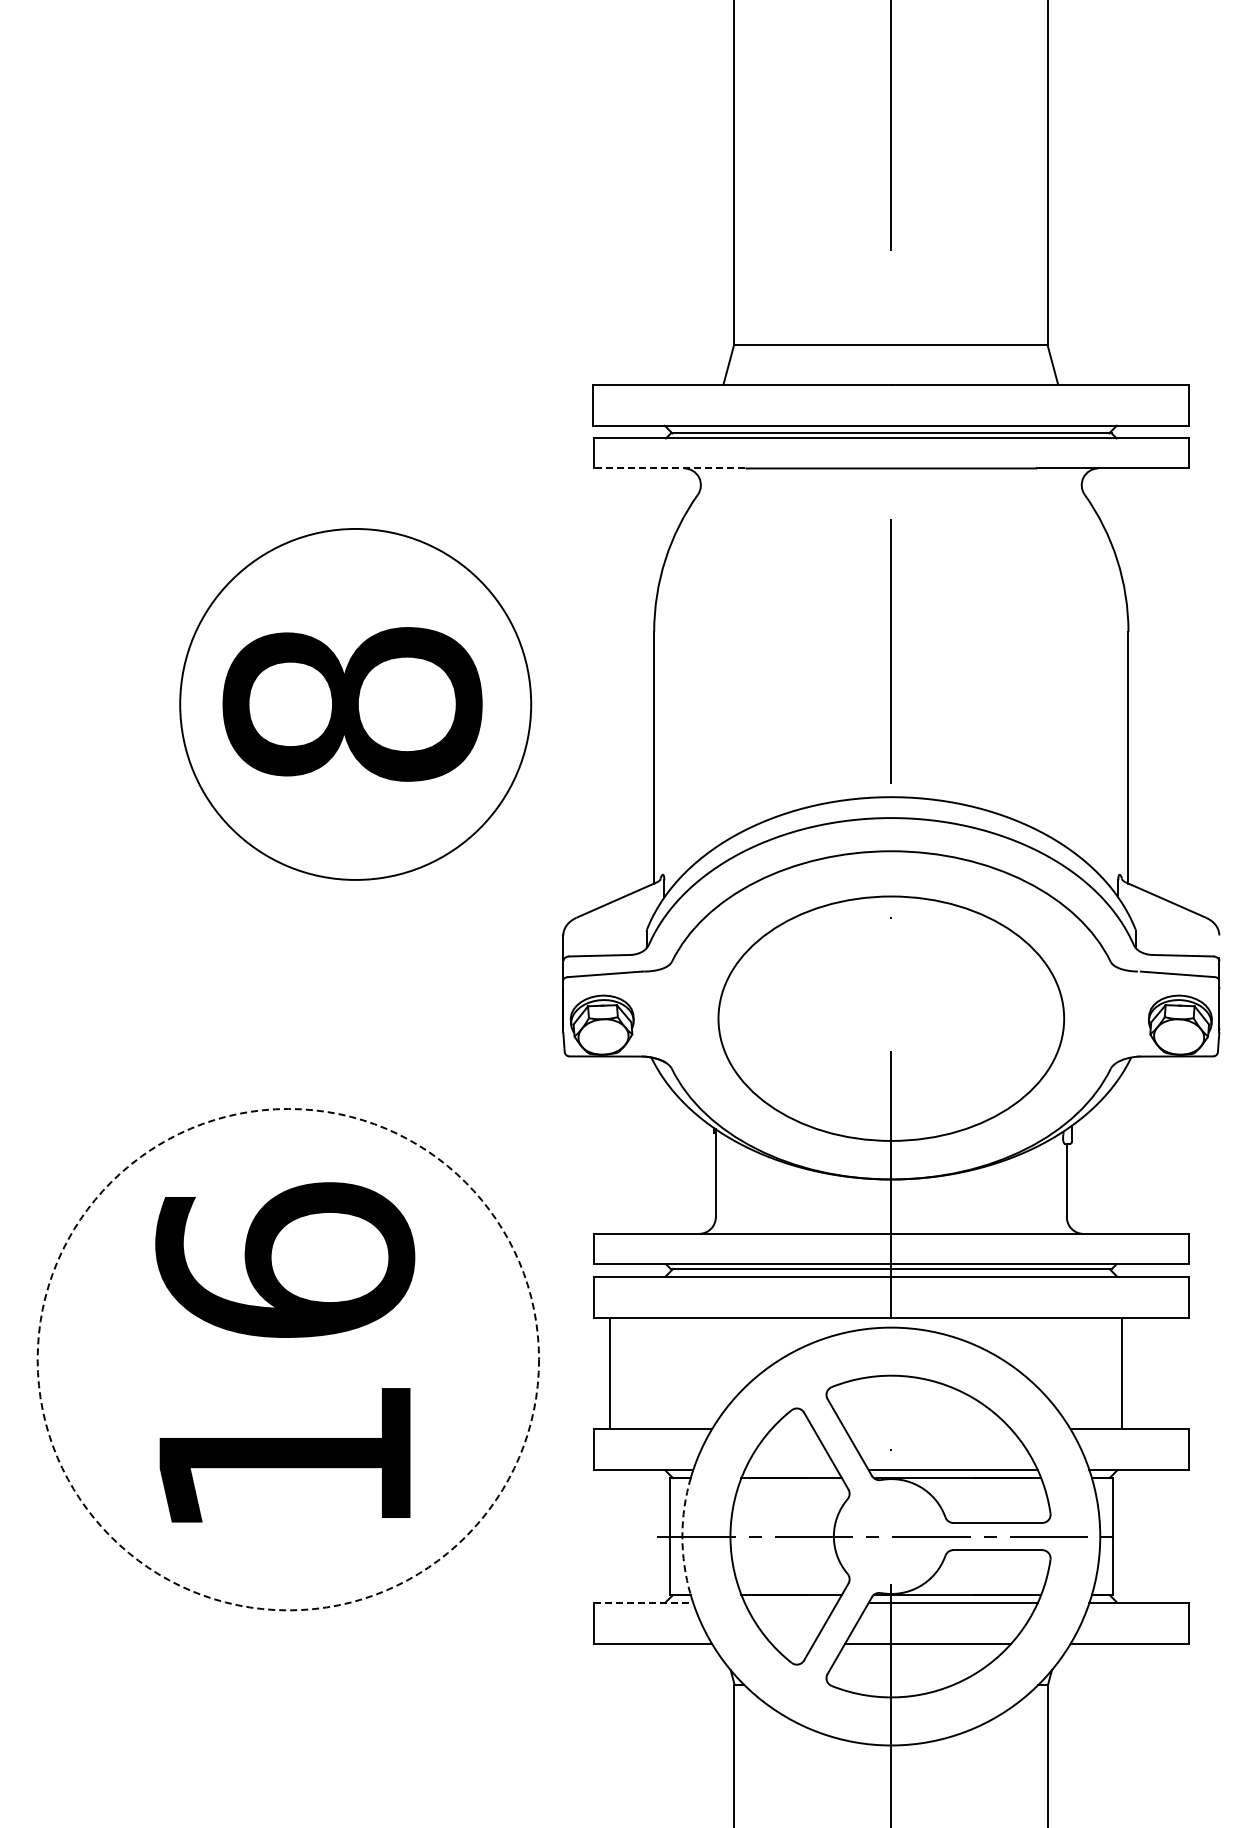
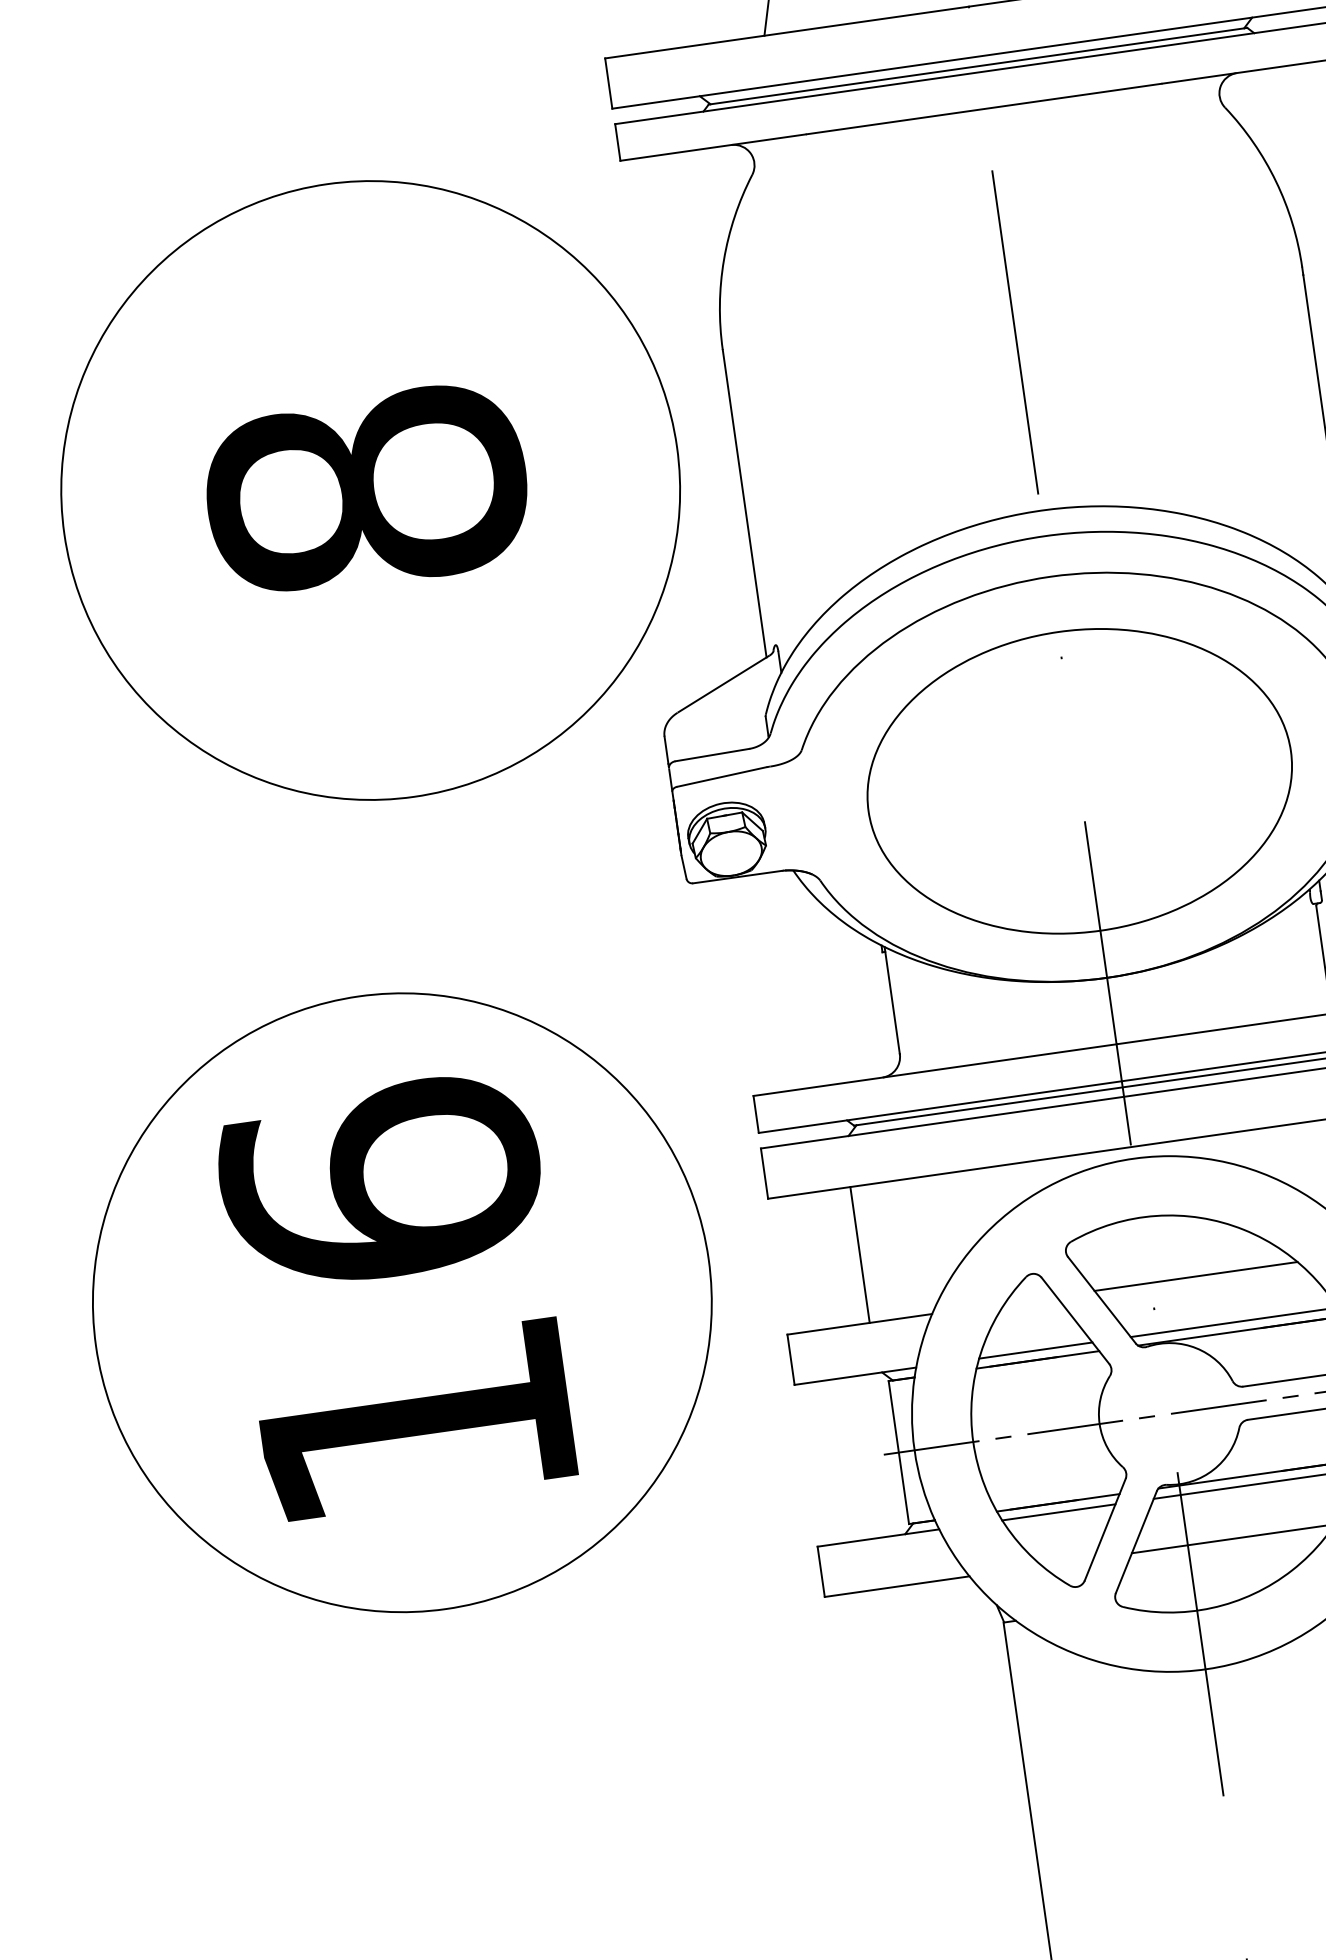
line: (669, 468) -> (713, 147), dashed -> solid
circle: (355, 704) -> (370, 490), size x1.43
circle: (288, 1359) -> (402, 1302), dashed -> solid
line: (609, 1373) -> (859, 1254), moved
line: (928, 1429) -> (1196, 1276), added
line: (790, 1470) -> (1035, 1350), added
arc: (682, 1536) -> (914, 1450), dashed -> solid
line: (643, 1602) -> (878, 1537), dashed -> solid
line: (790, 1602) -> (1058, 1512), added

